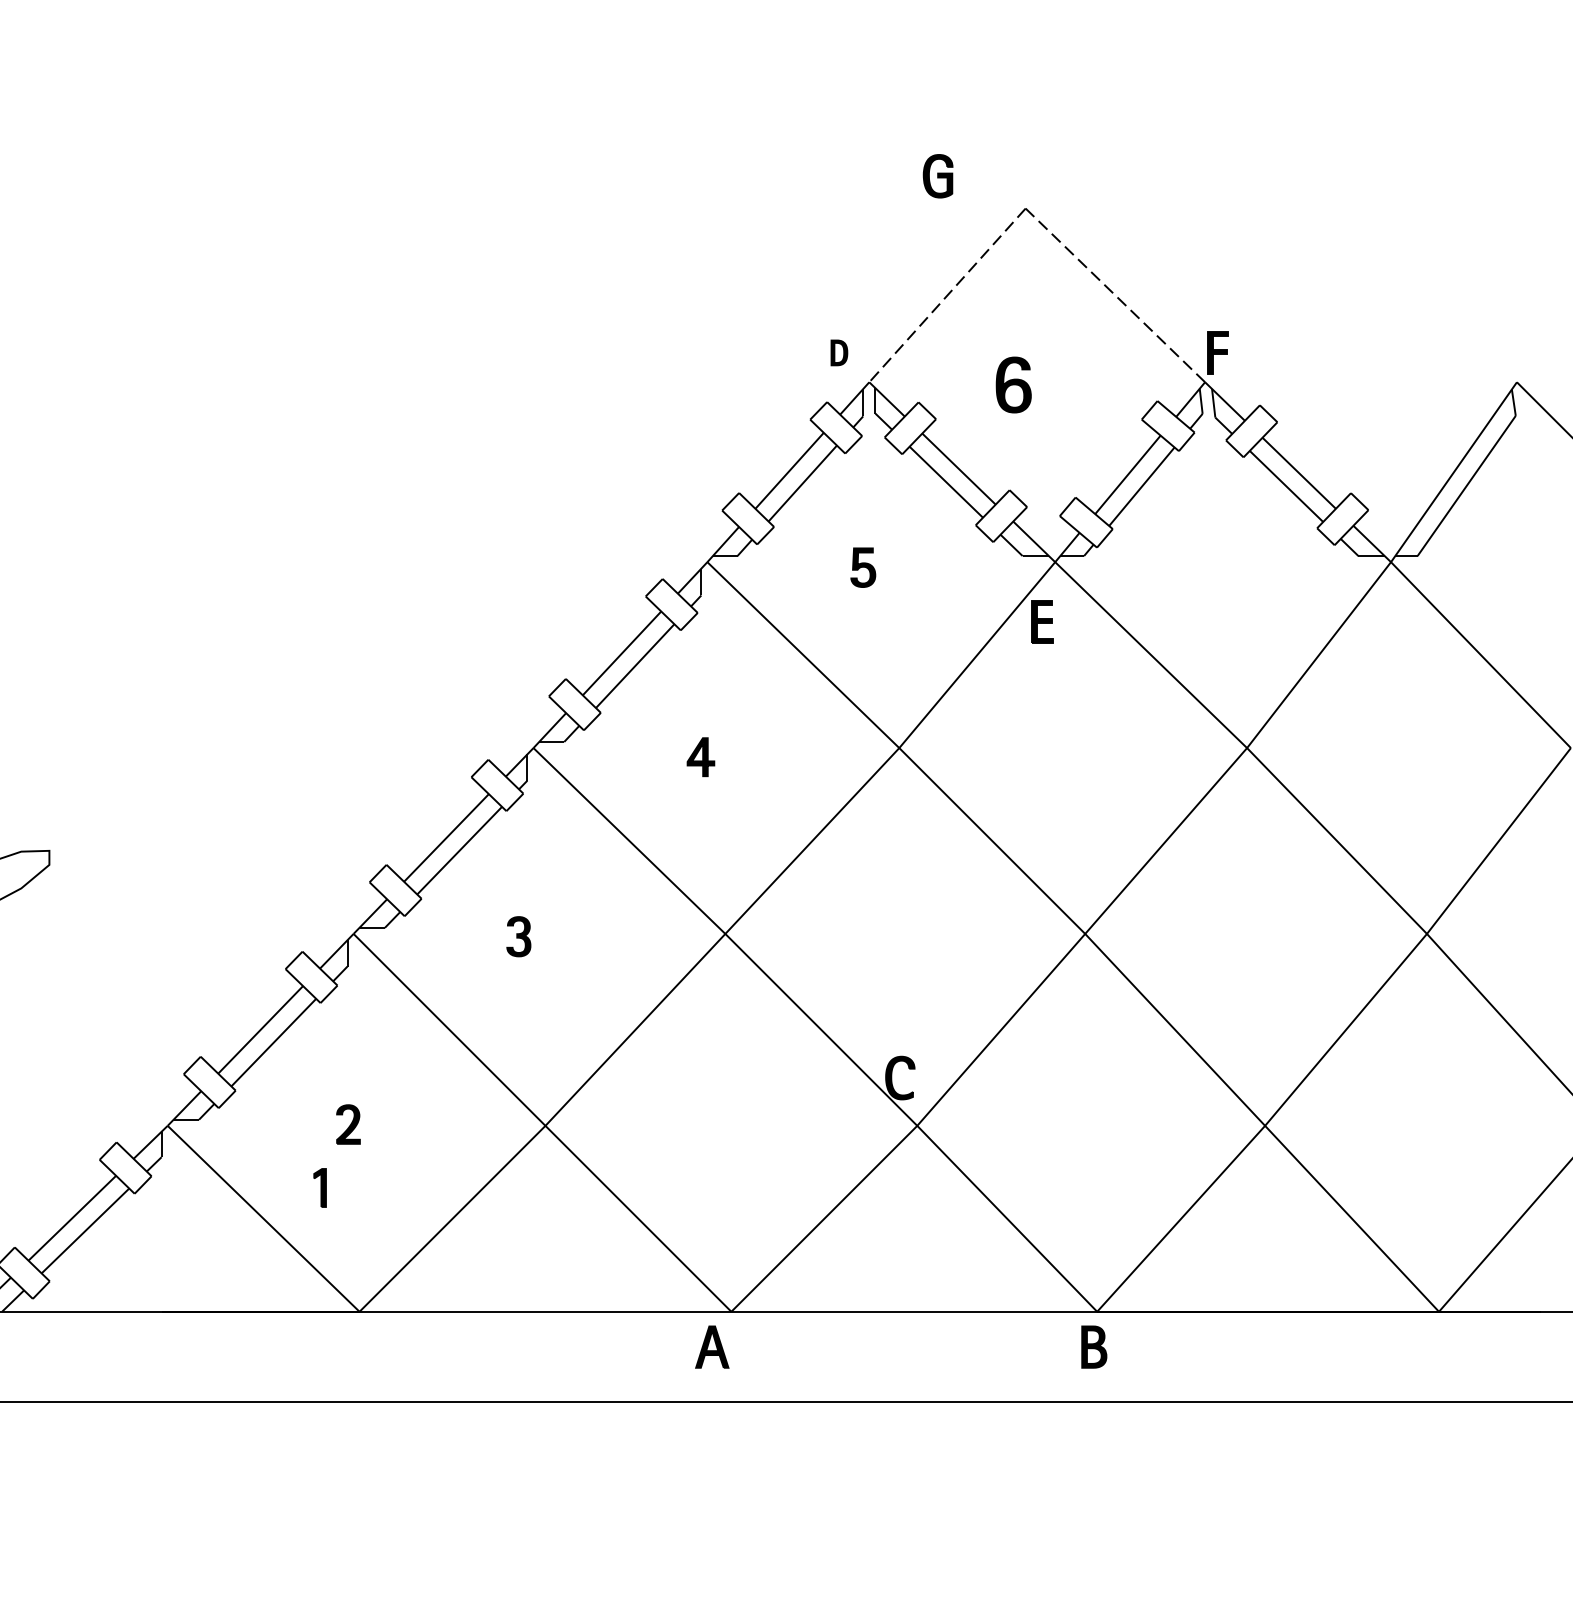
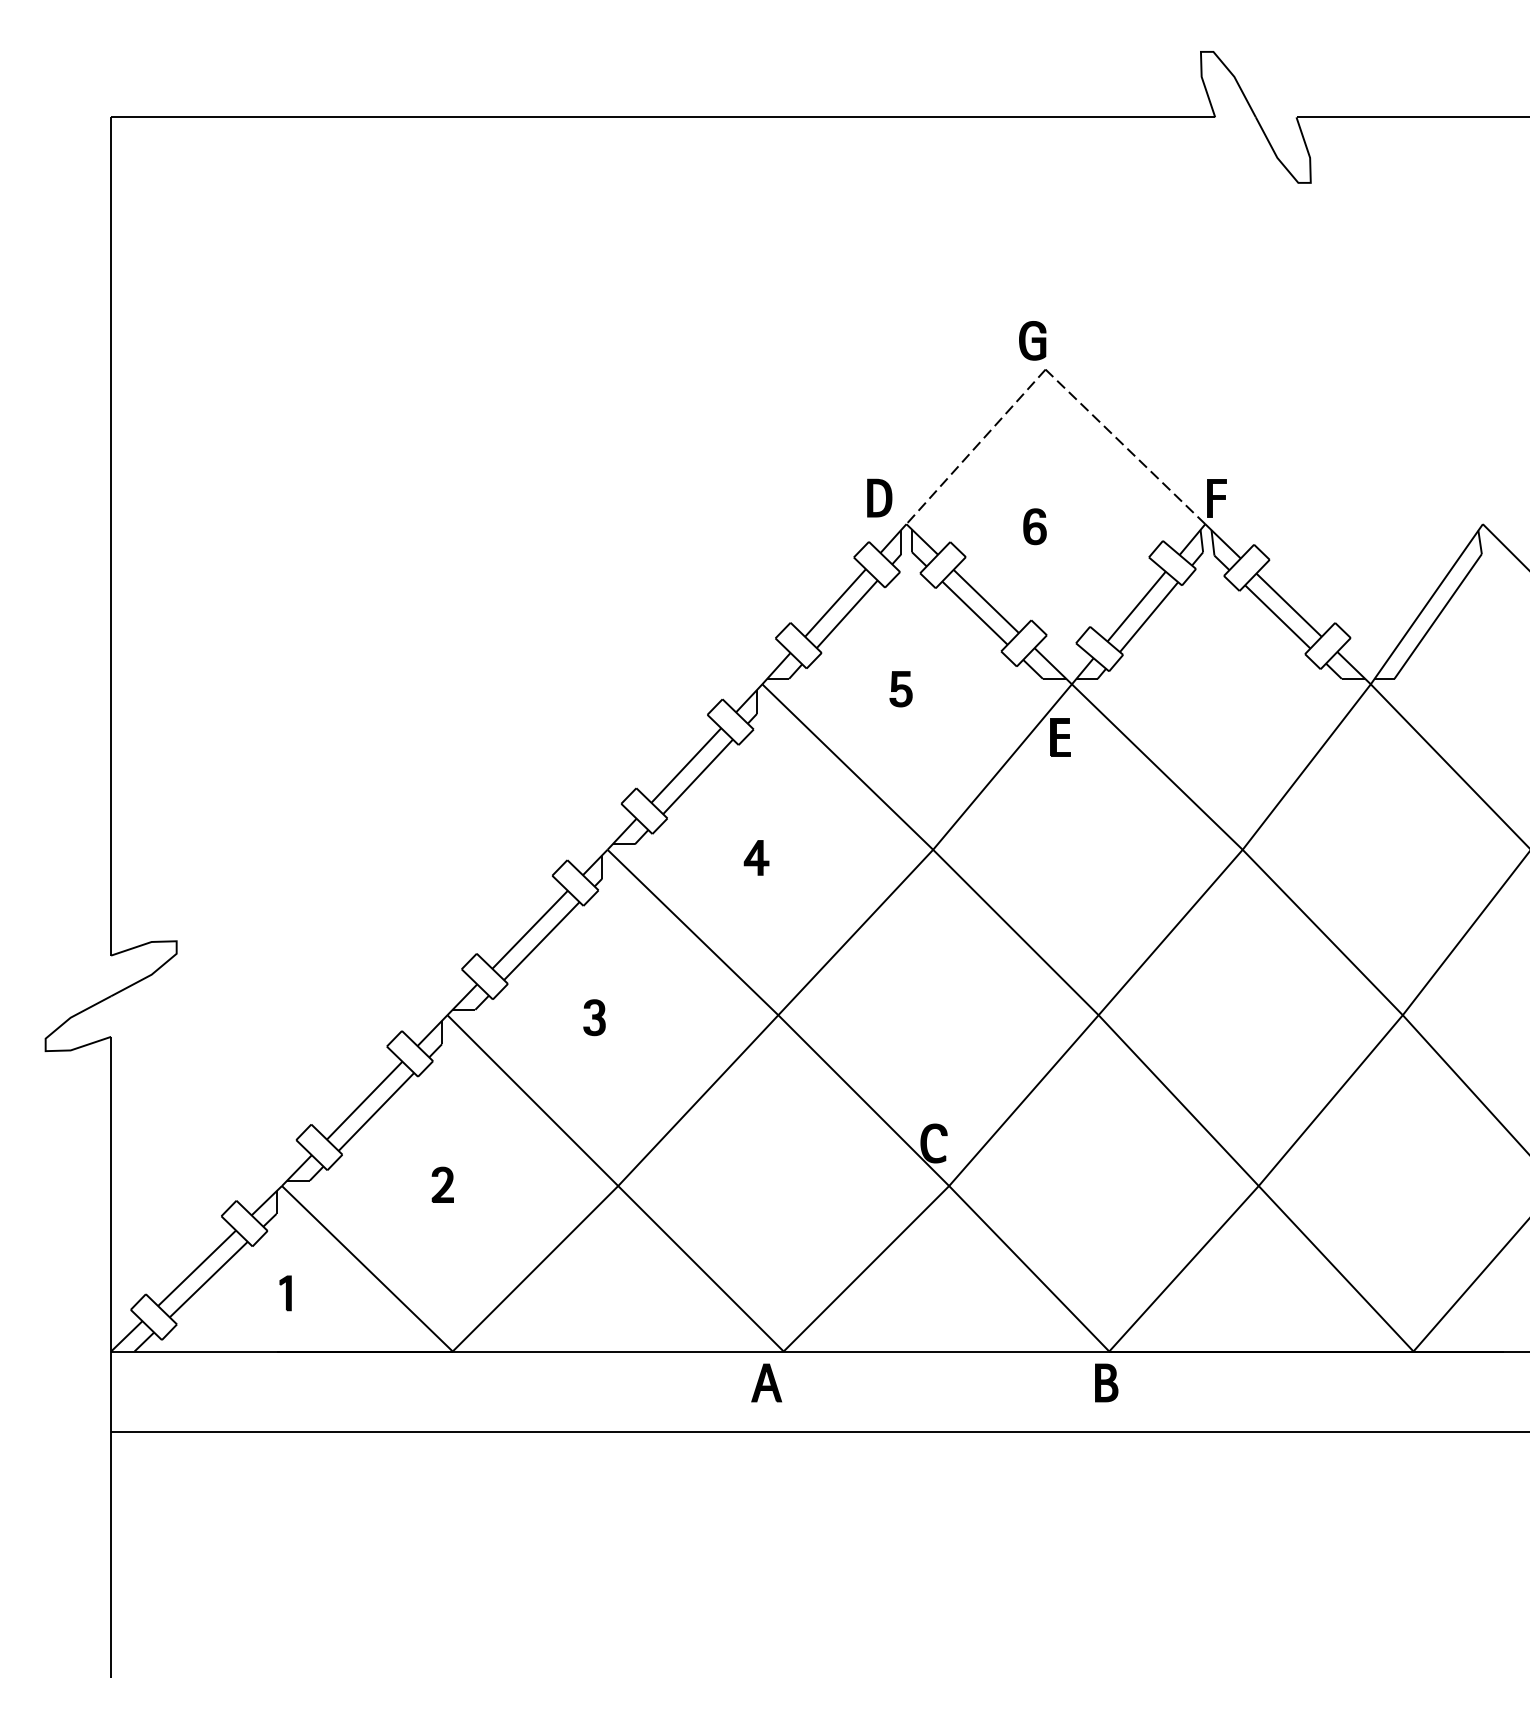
part: (937, 175) -> (1032, 340), moved
part: (839, 352) -> (879, 497), size x1.67
part: (1013, 384) -> (1034, 526), size x0.71
part: (319, 1188) -> (285, 1293), moved

